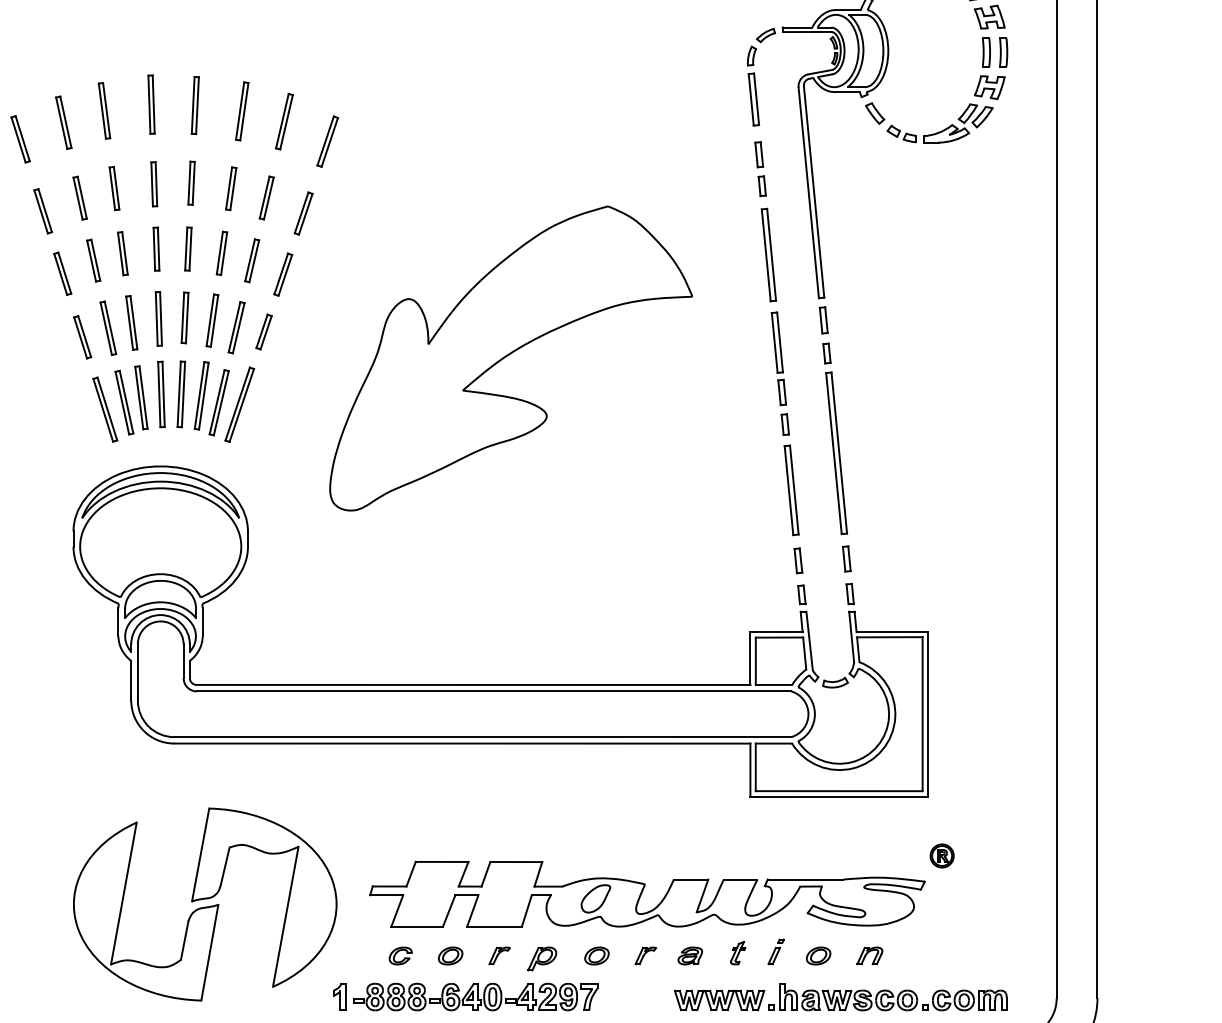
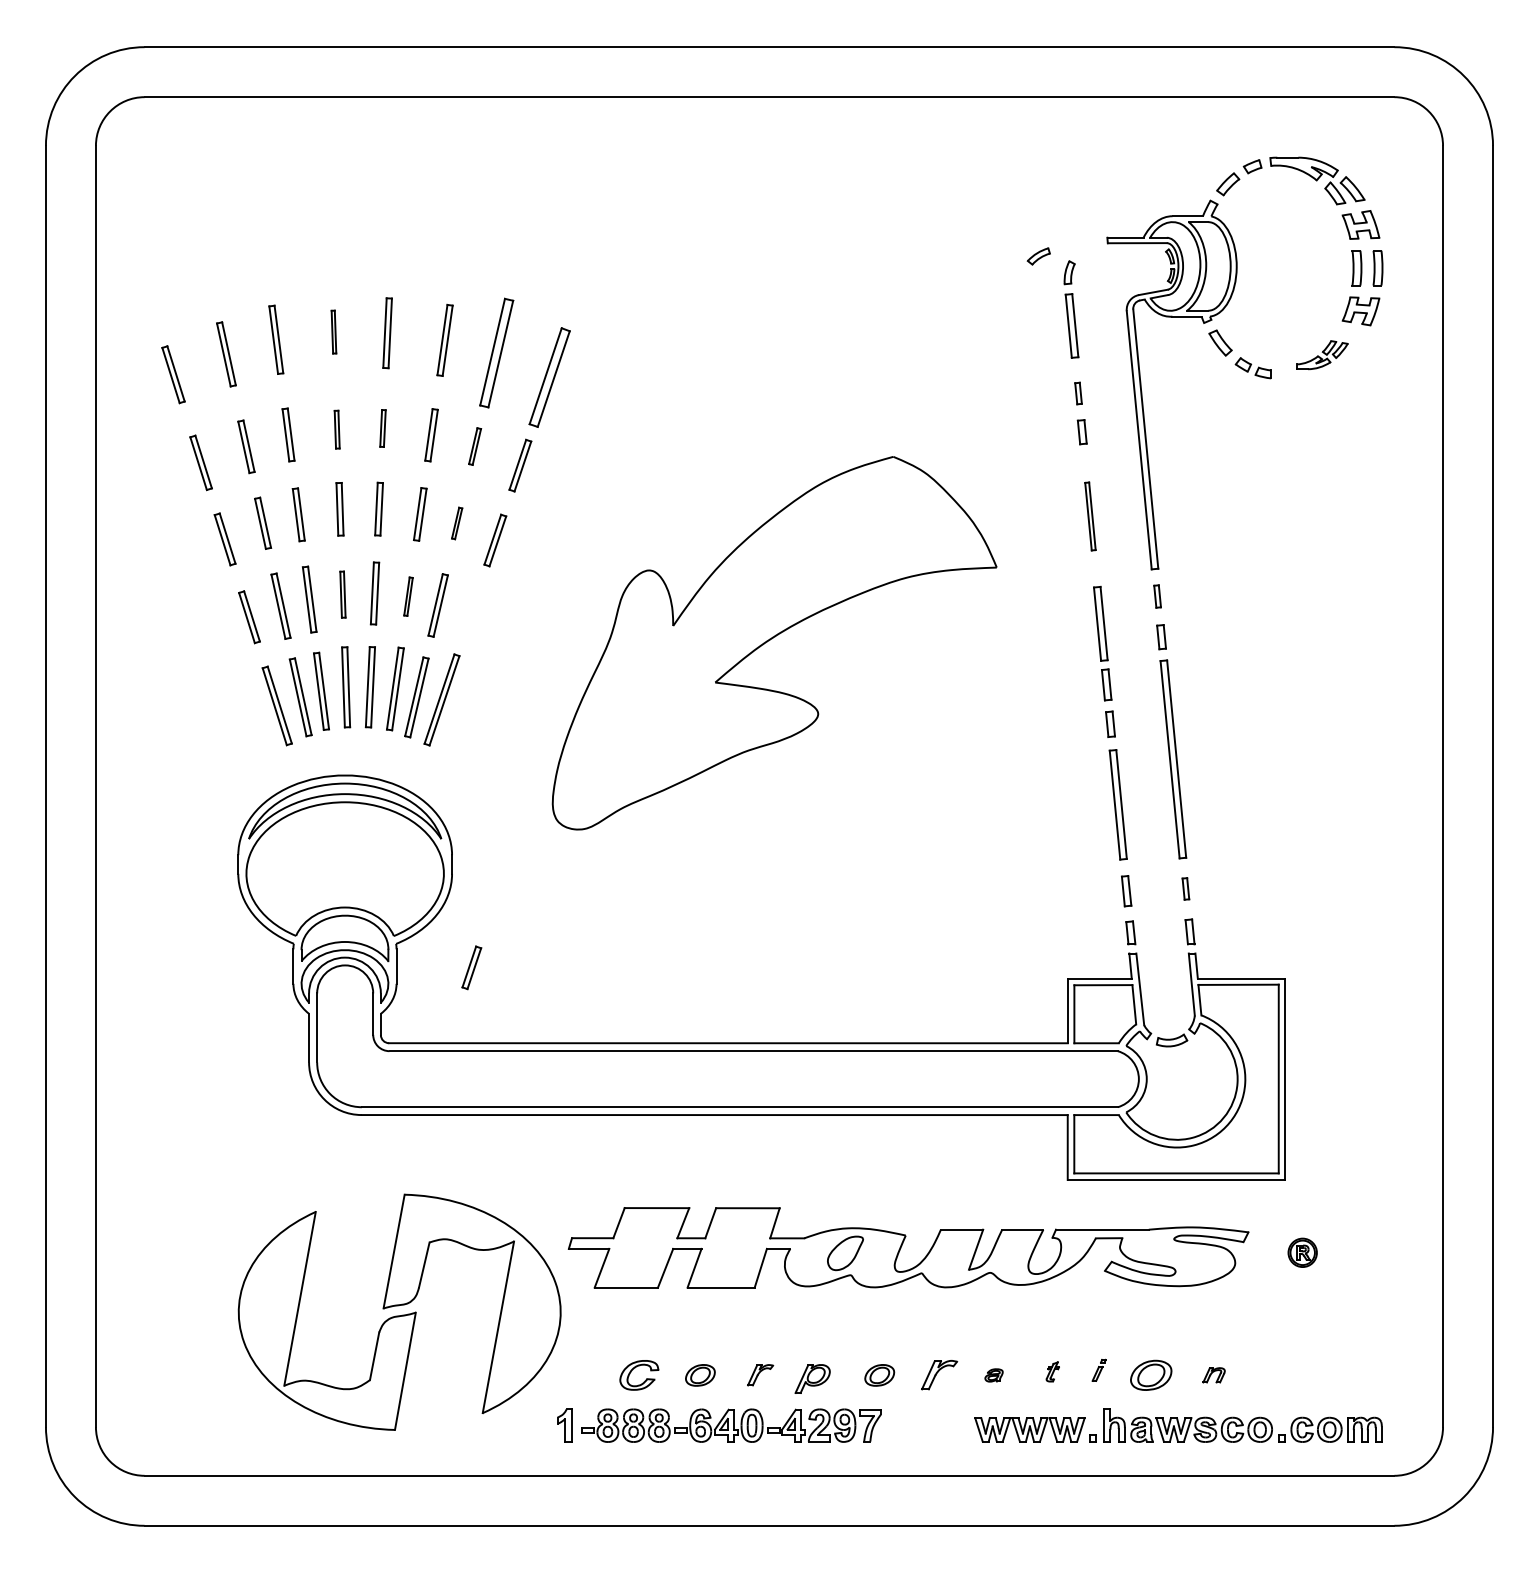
part: (765, 35) -> (1038, 256), moved
part: (151, 104) -> (333, 331), size x0.6
part: (284, 121) -> (496, 352), size x1.6
part: (958, 122) -> (1322, 354), size x0.6
part: (327, 141) -> (549, 377), size x1.6
part: (759, 154) -> (1078, 393), size x0.7
part: (191, 183) -> (382, 428), size x0.7
part: (153, 184) -> (336, 429), size x0.7
part: (266, 197) -> (474, 446), size x0.7
part: (768, 255) -> (1090, 516), size x0.6
part: (251, 260) -> (456, 523), size x0.6
part: (158, 318) -> (342, 594), size x0.7
part: (212, 320) -> (408, 596), size x0.6
part: (823, 320) -> (1157, 596), size x0.7
part: (263, 331) -> (471, 967), moved
part: (846, 558) -> (1185, 888), size x0.7
part: (642, 893) -> (902, 1246), moved
part: (737, 952) -> (1052, 1371), size x0.7
part: (775, 952) -> (1098, 1370), size x0.7
part: (400, 956) -> (638, 1375), size x1.4
part: (645, 956) -> (939, 1375), size x1.4
part: (689, 956) -> (993, 1375), size x0.6
part: (818, 956) -> (1151, 1375), size x1.4
part: (869, 956) -> (1213, 1375), size x0.7

